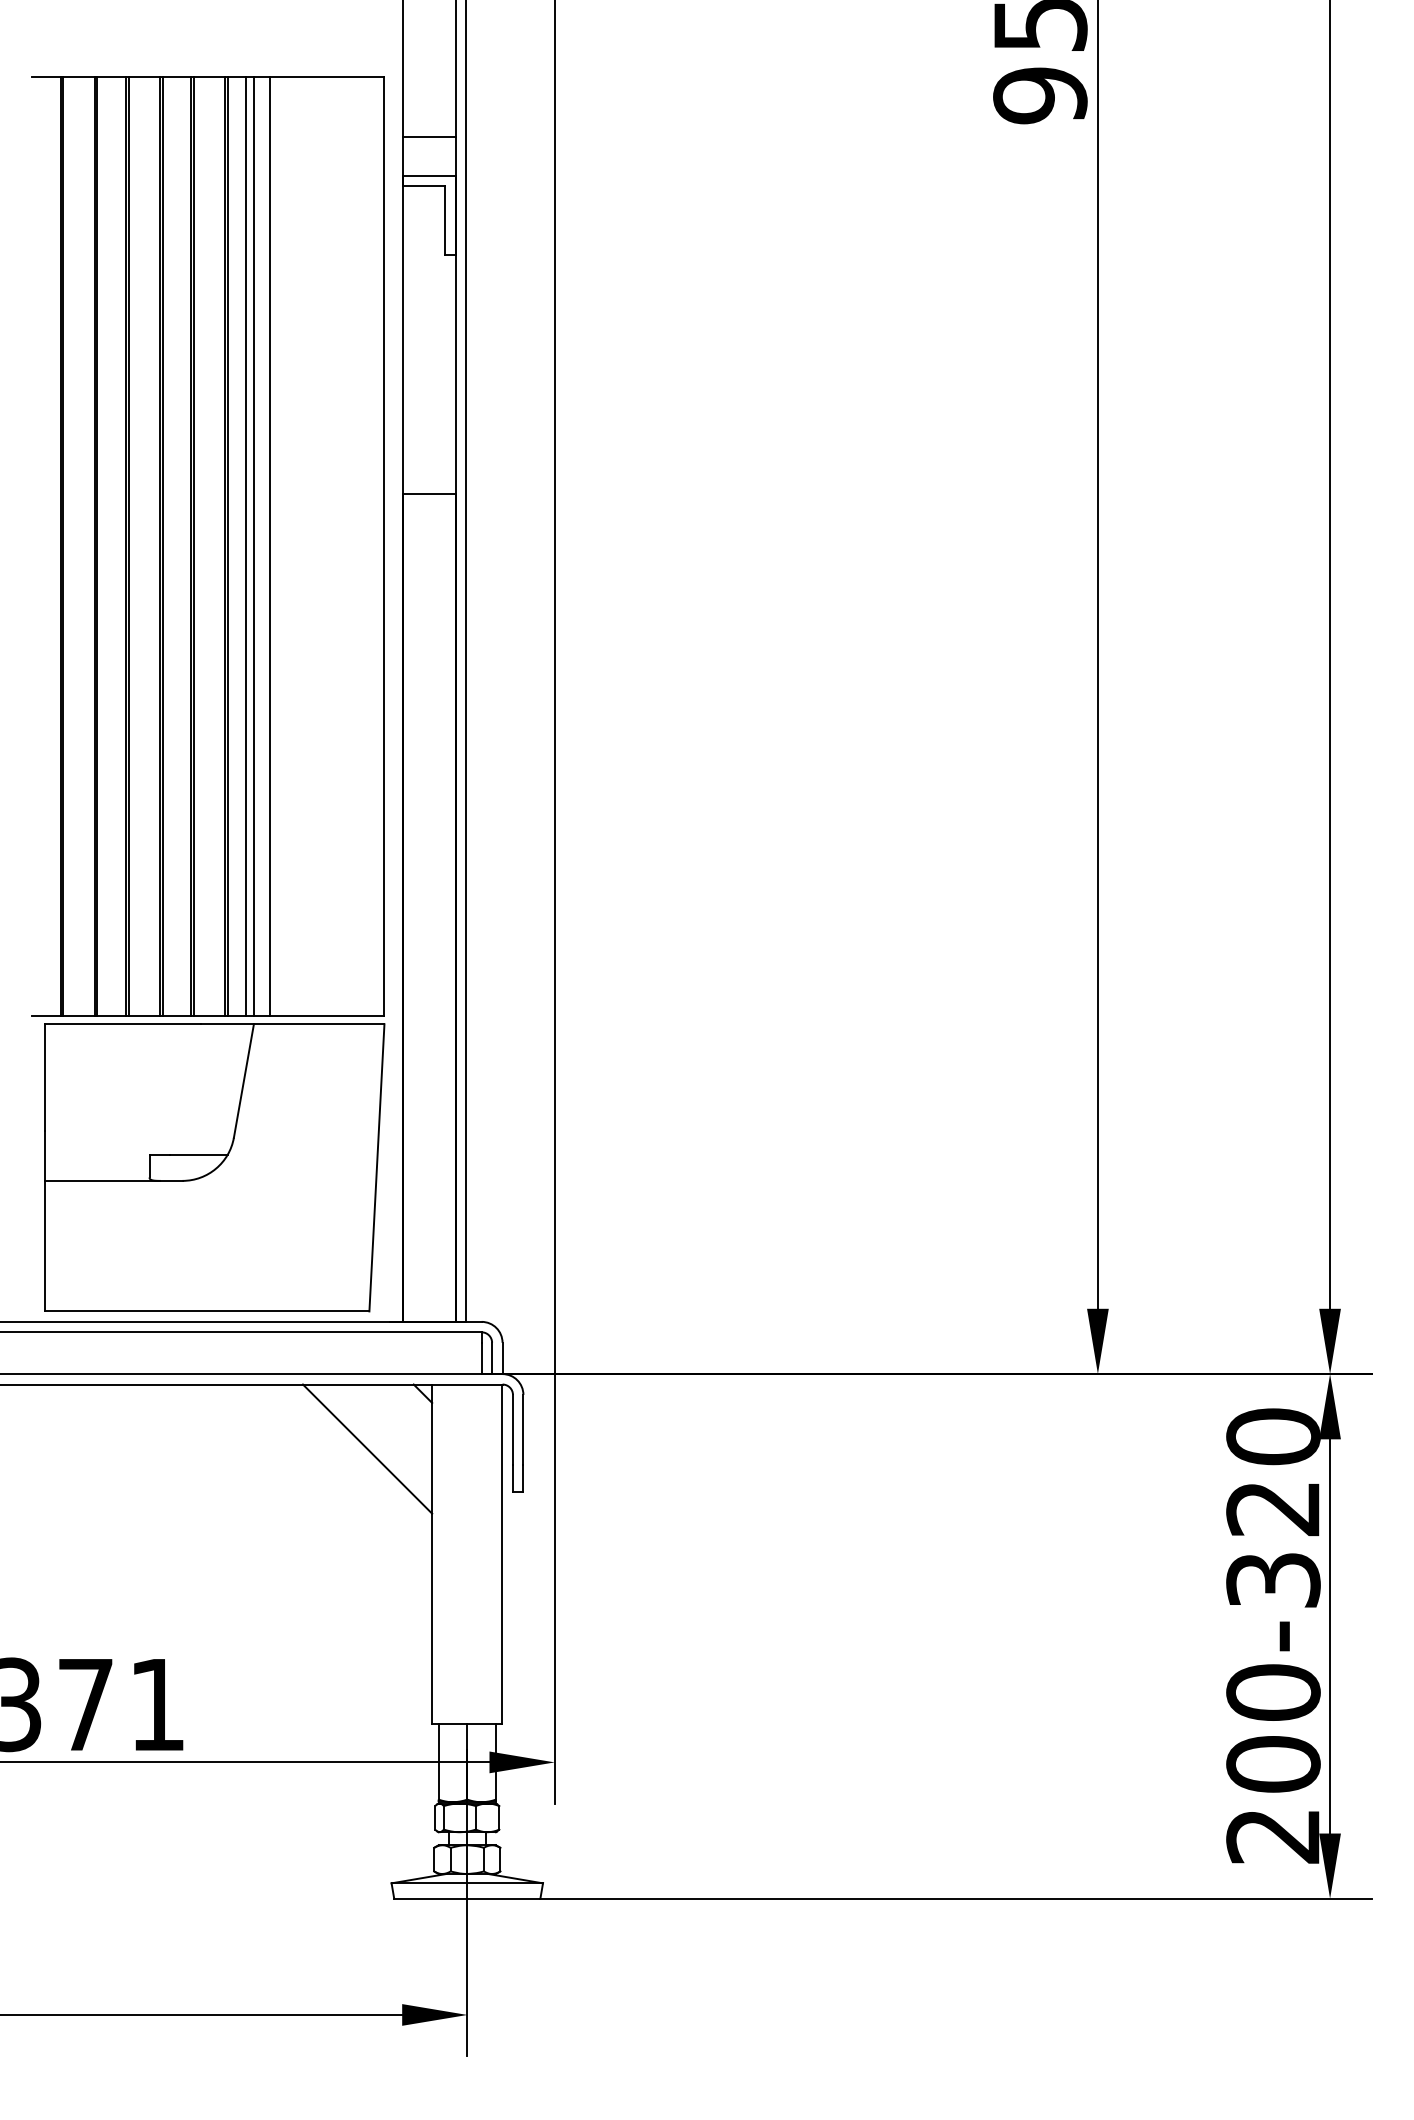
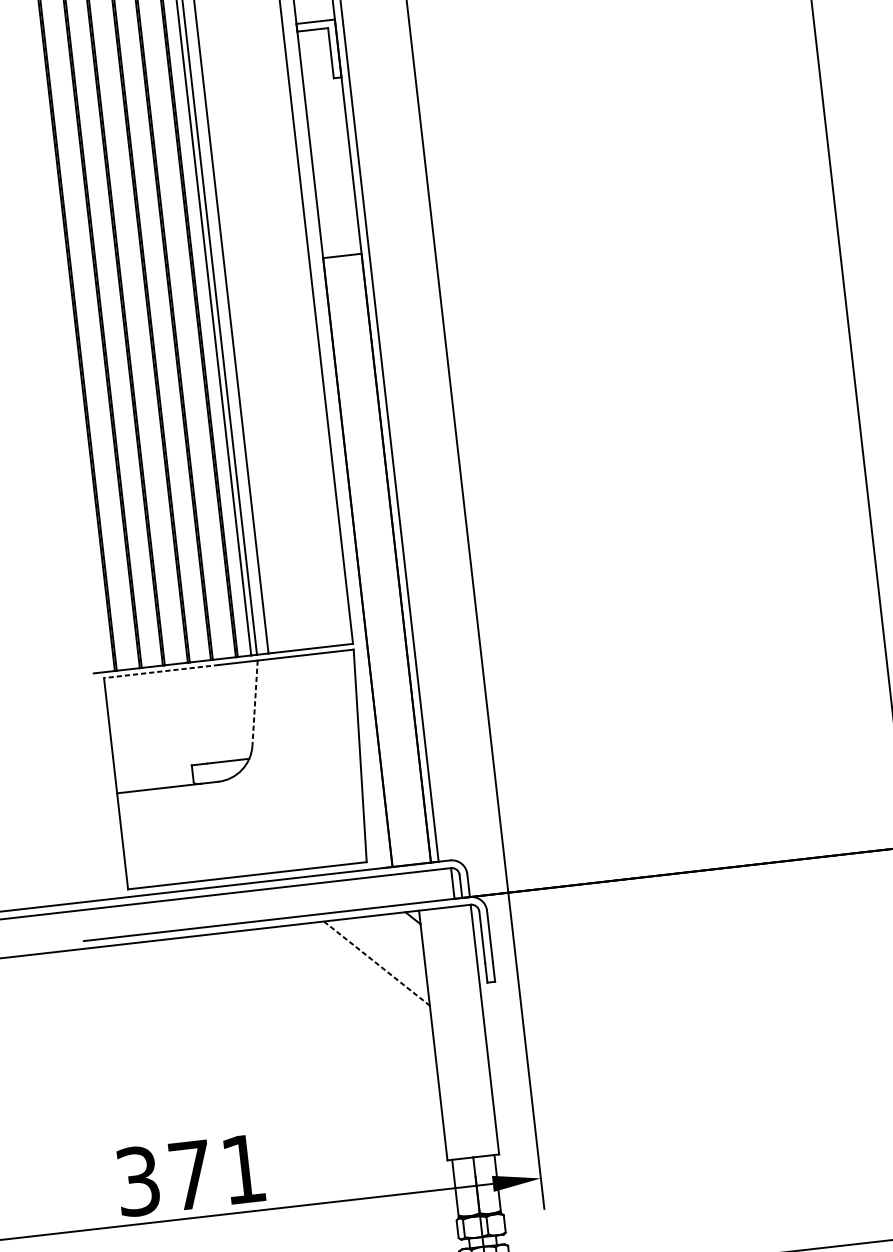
line: (122, 1024) -> (161, 671), solid -> dashed
line: (243, 1081) -> (254, 703), solid -> dashed
line: (367, 1449) -> (376, 963), solid -> dashed

